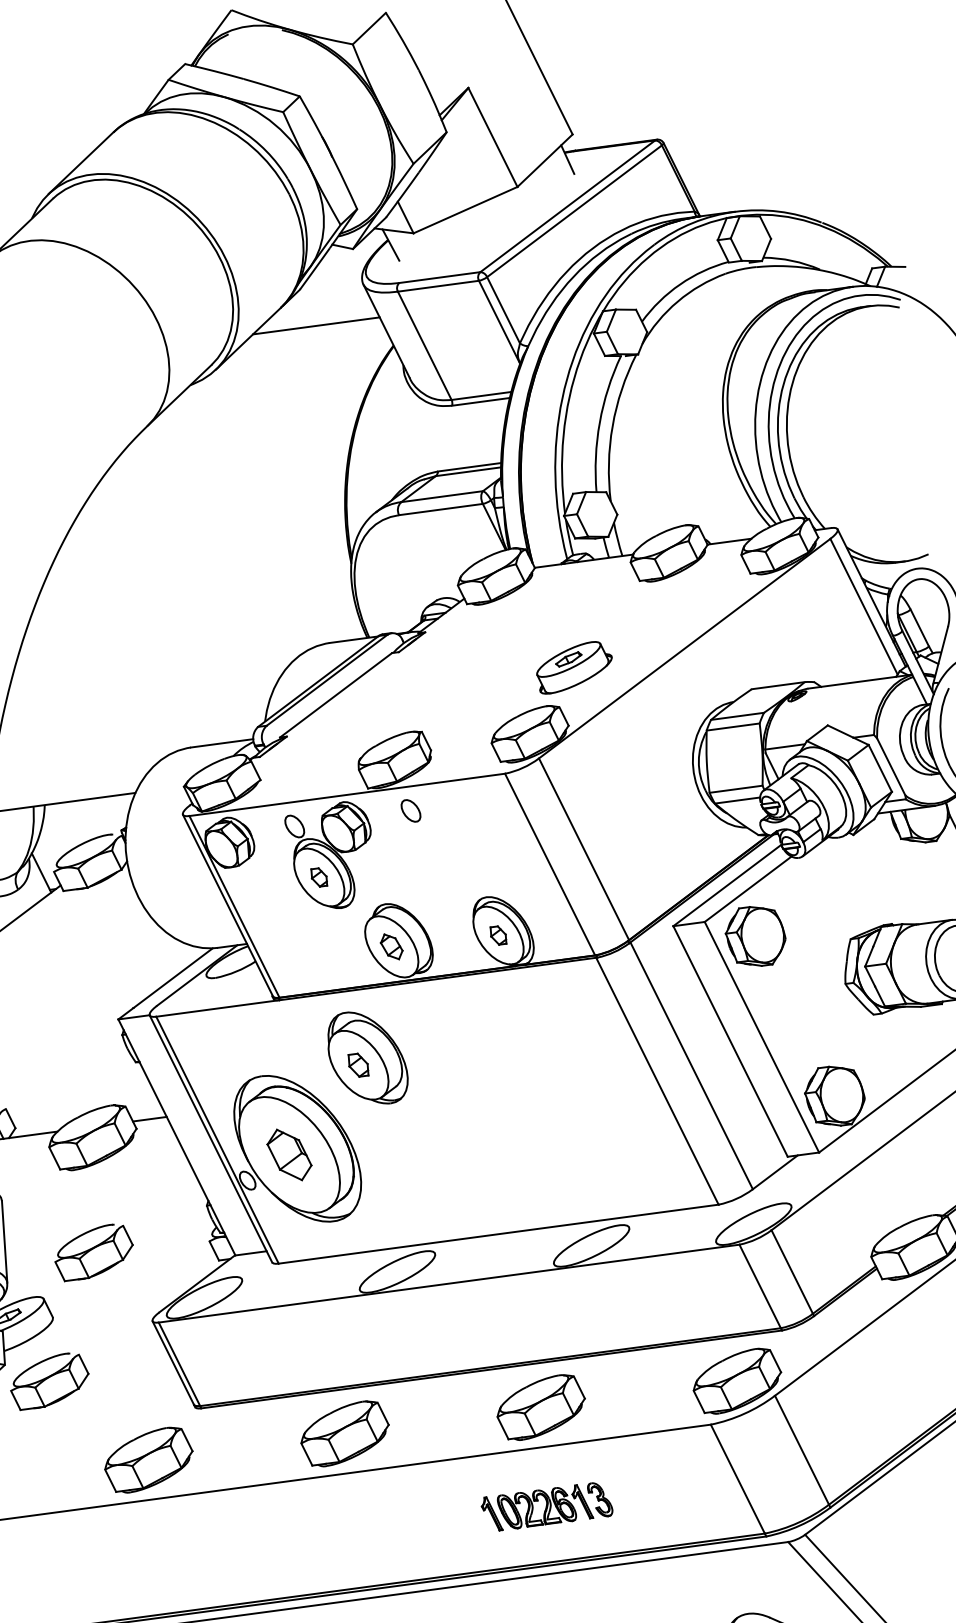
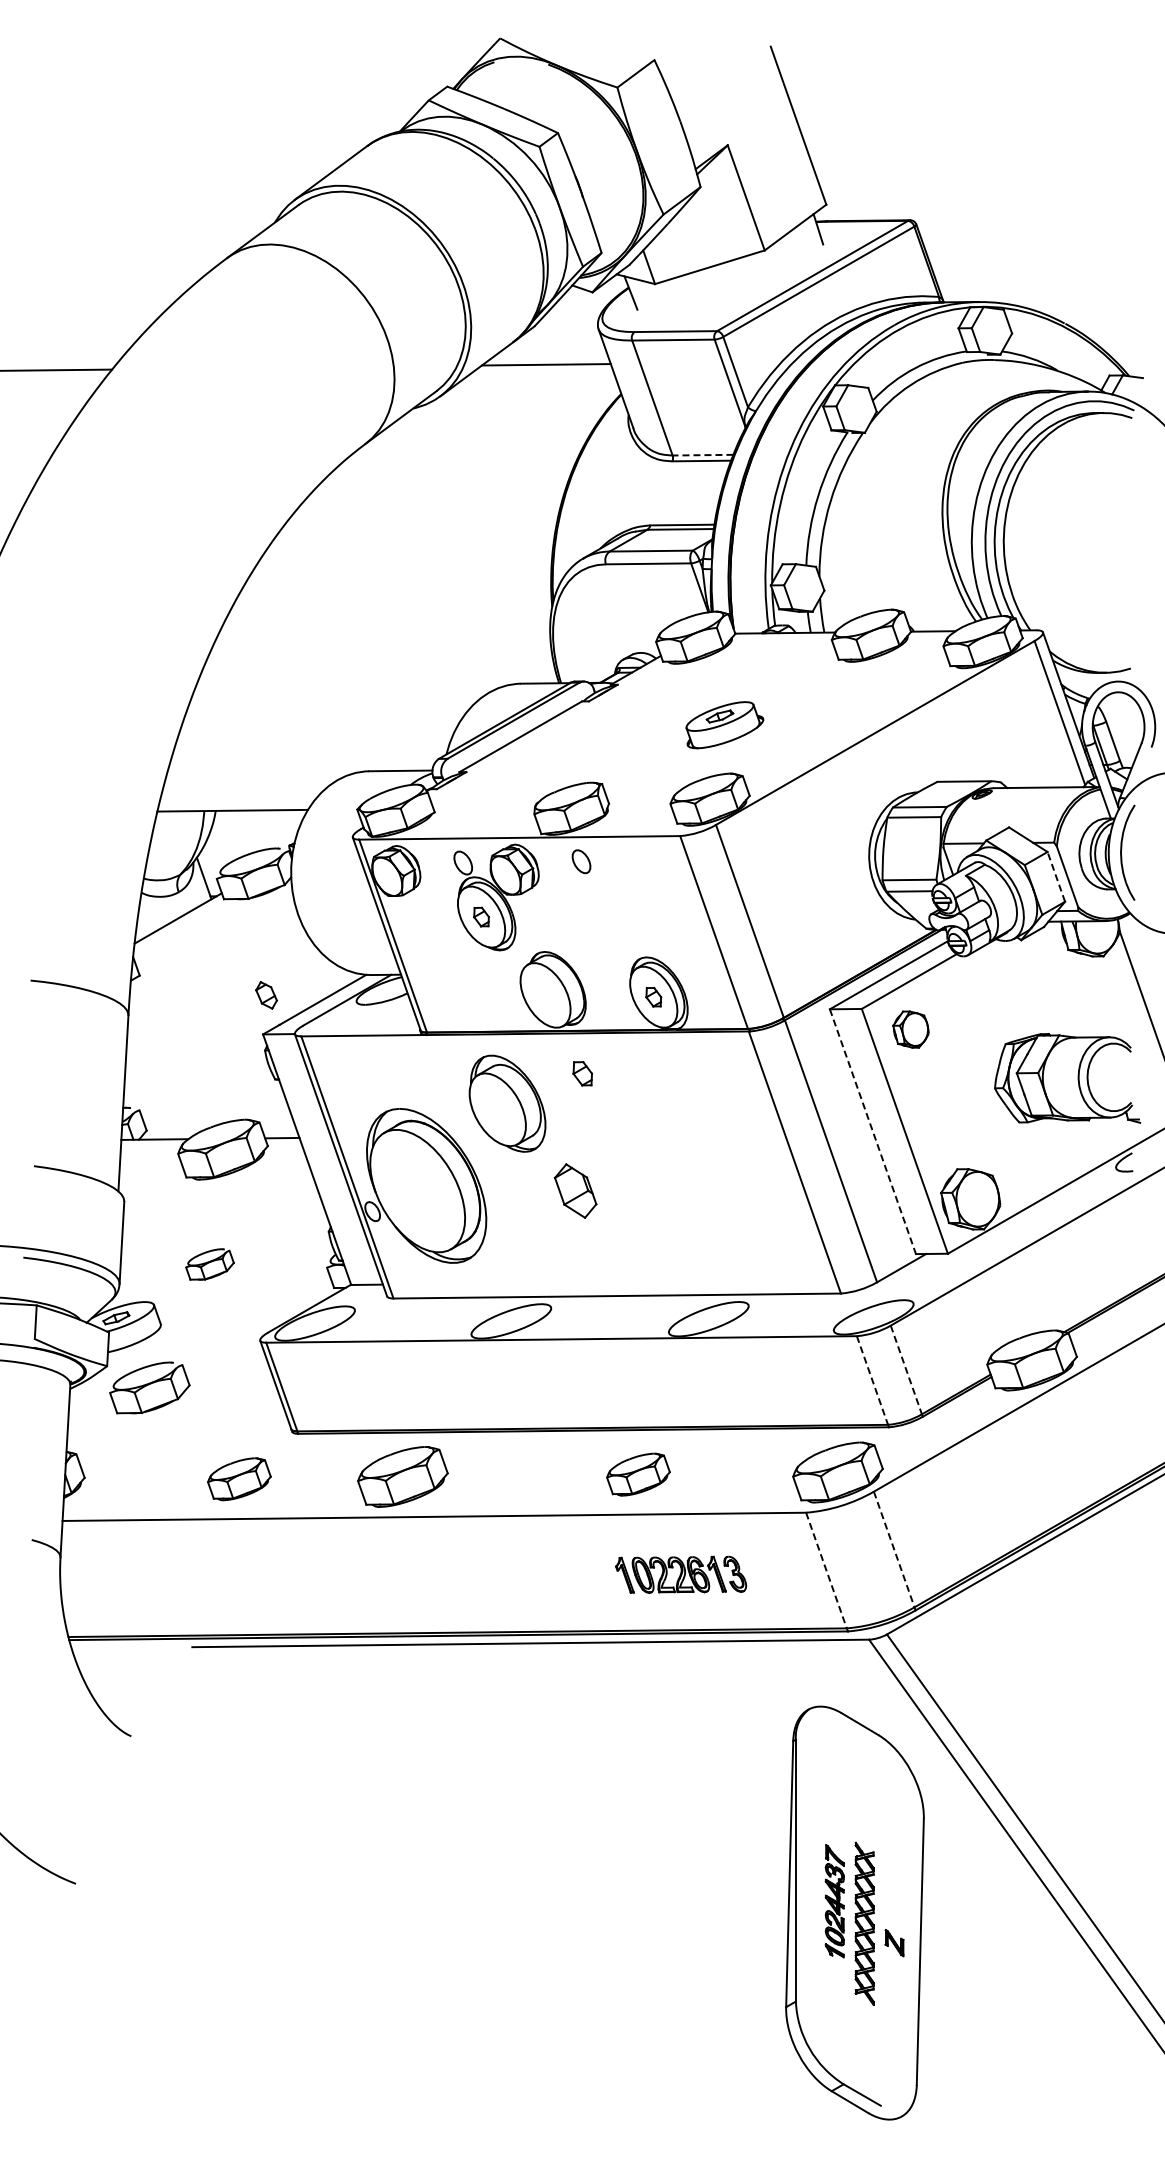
line: (481, 396) -> (702, 455), solid -> dashed
part: (574, 667) -> (724, 725), moved
line: (880, 768) -> (1056, 876), solid -> dashed
part: (755, 936) -> (910, 1029), size x0.6
part: (391, 946) -> (266, 995), moved
line: (730, 1041) -> (872, 1131), solid -> dashed
part: (358, 1064) -> (582, 1073), moved
part: (289, 1154) -> (575, 1190), moved
part: (93, 1252) -> (209, 1264), size x0.6
line: (792, 1271) -> (906, 1369), solid -> dashed
line: (760, 1286) -> (872, 1380), solid -> dashed
part: (541, 1407) -> (638, 1474), size x0.7
part: (344, 1433) -> (402, 1476), moved
line: (802, 1450) -> (894, 1549), solid -> dashed
part: (148, 1460) -> (239, 1479), size x0.7
line: (737, 1480) -> (826, 1571), solid -> dashed
part: (547, 1506) -> (681, 1574), moved

